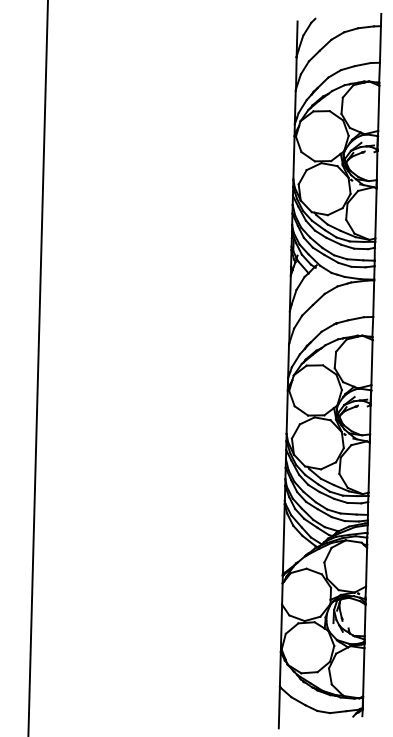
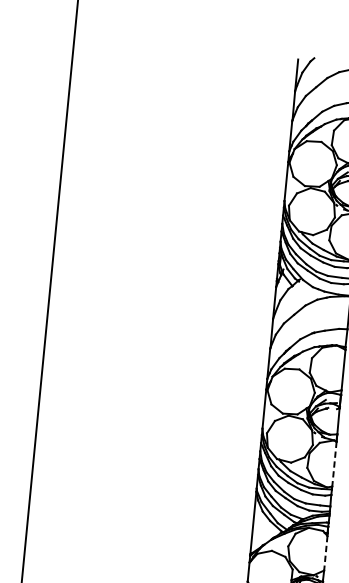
line: (369, 468) -> (334, 464), solid -> dashed
line: (366, 567) -> (325, 553), solid -> dashed

